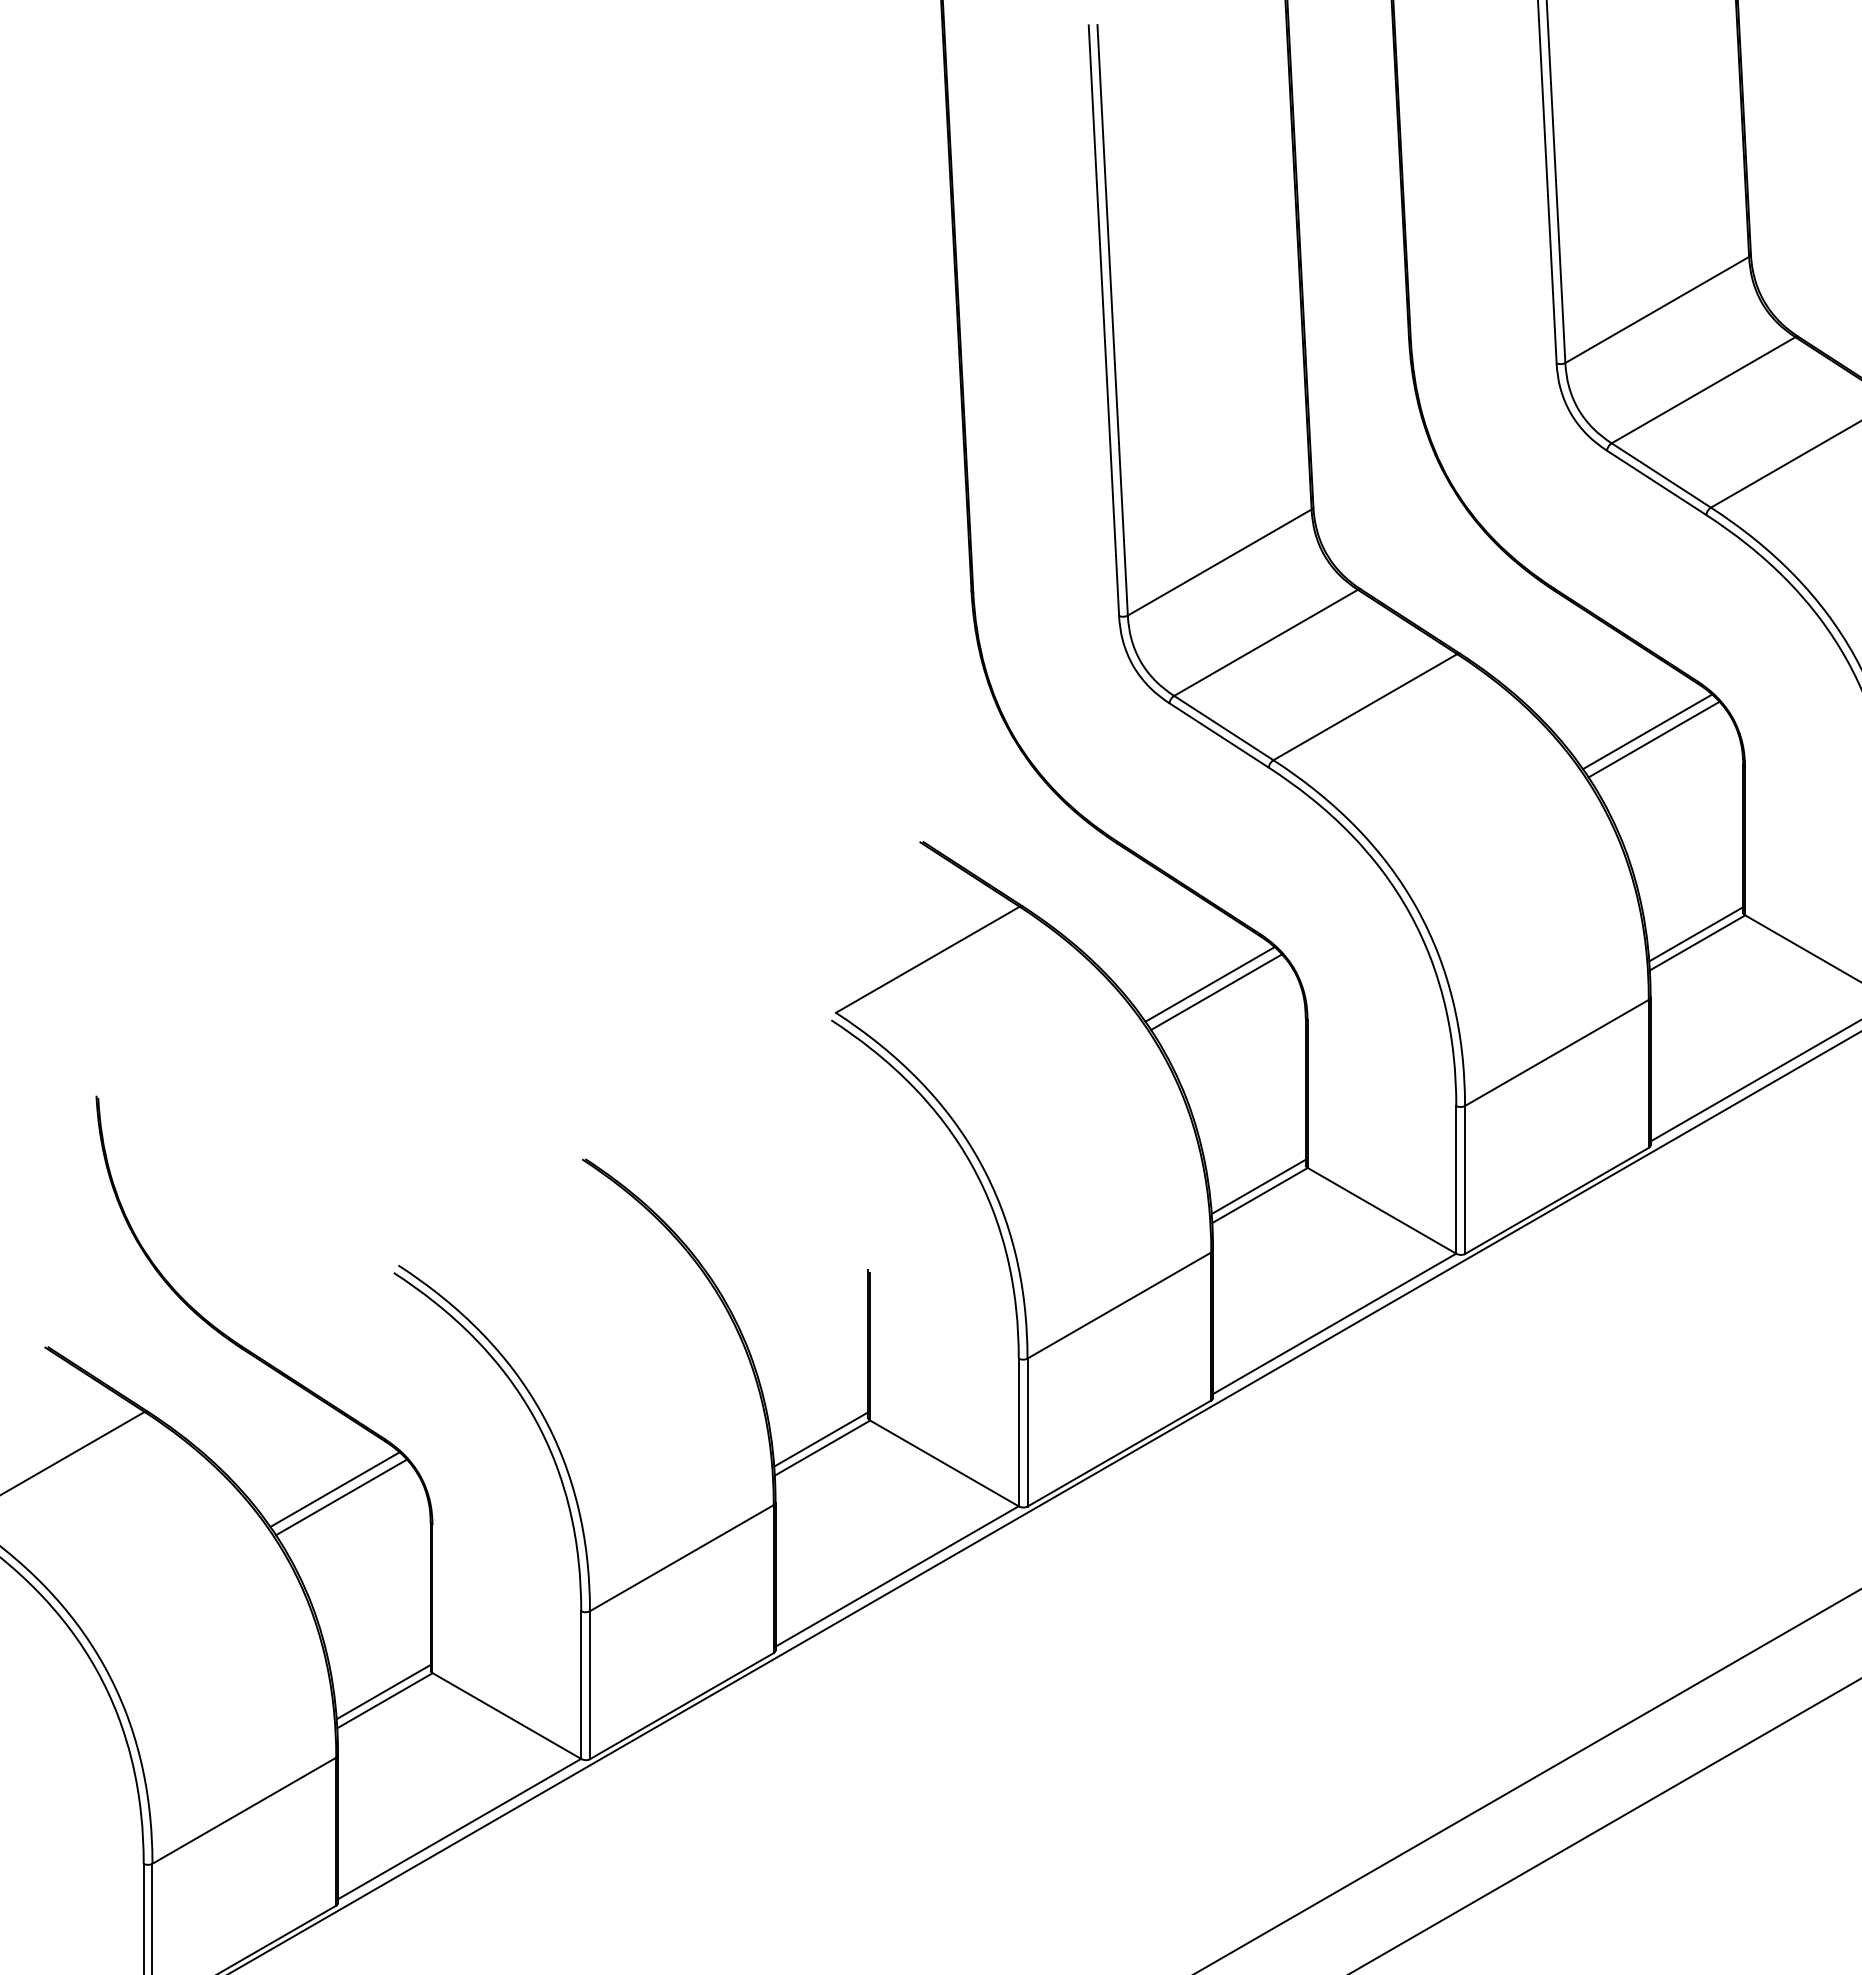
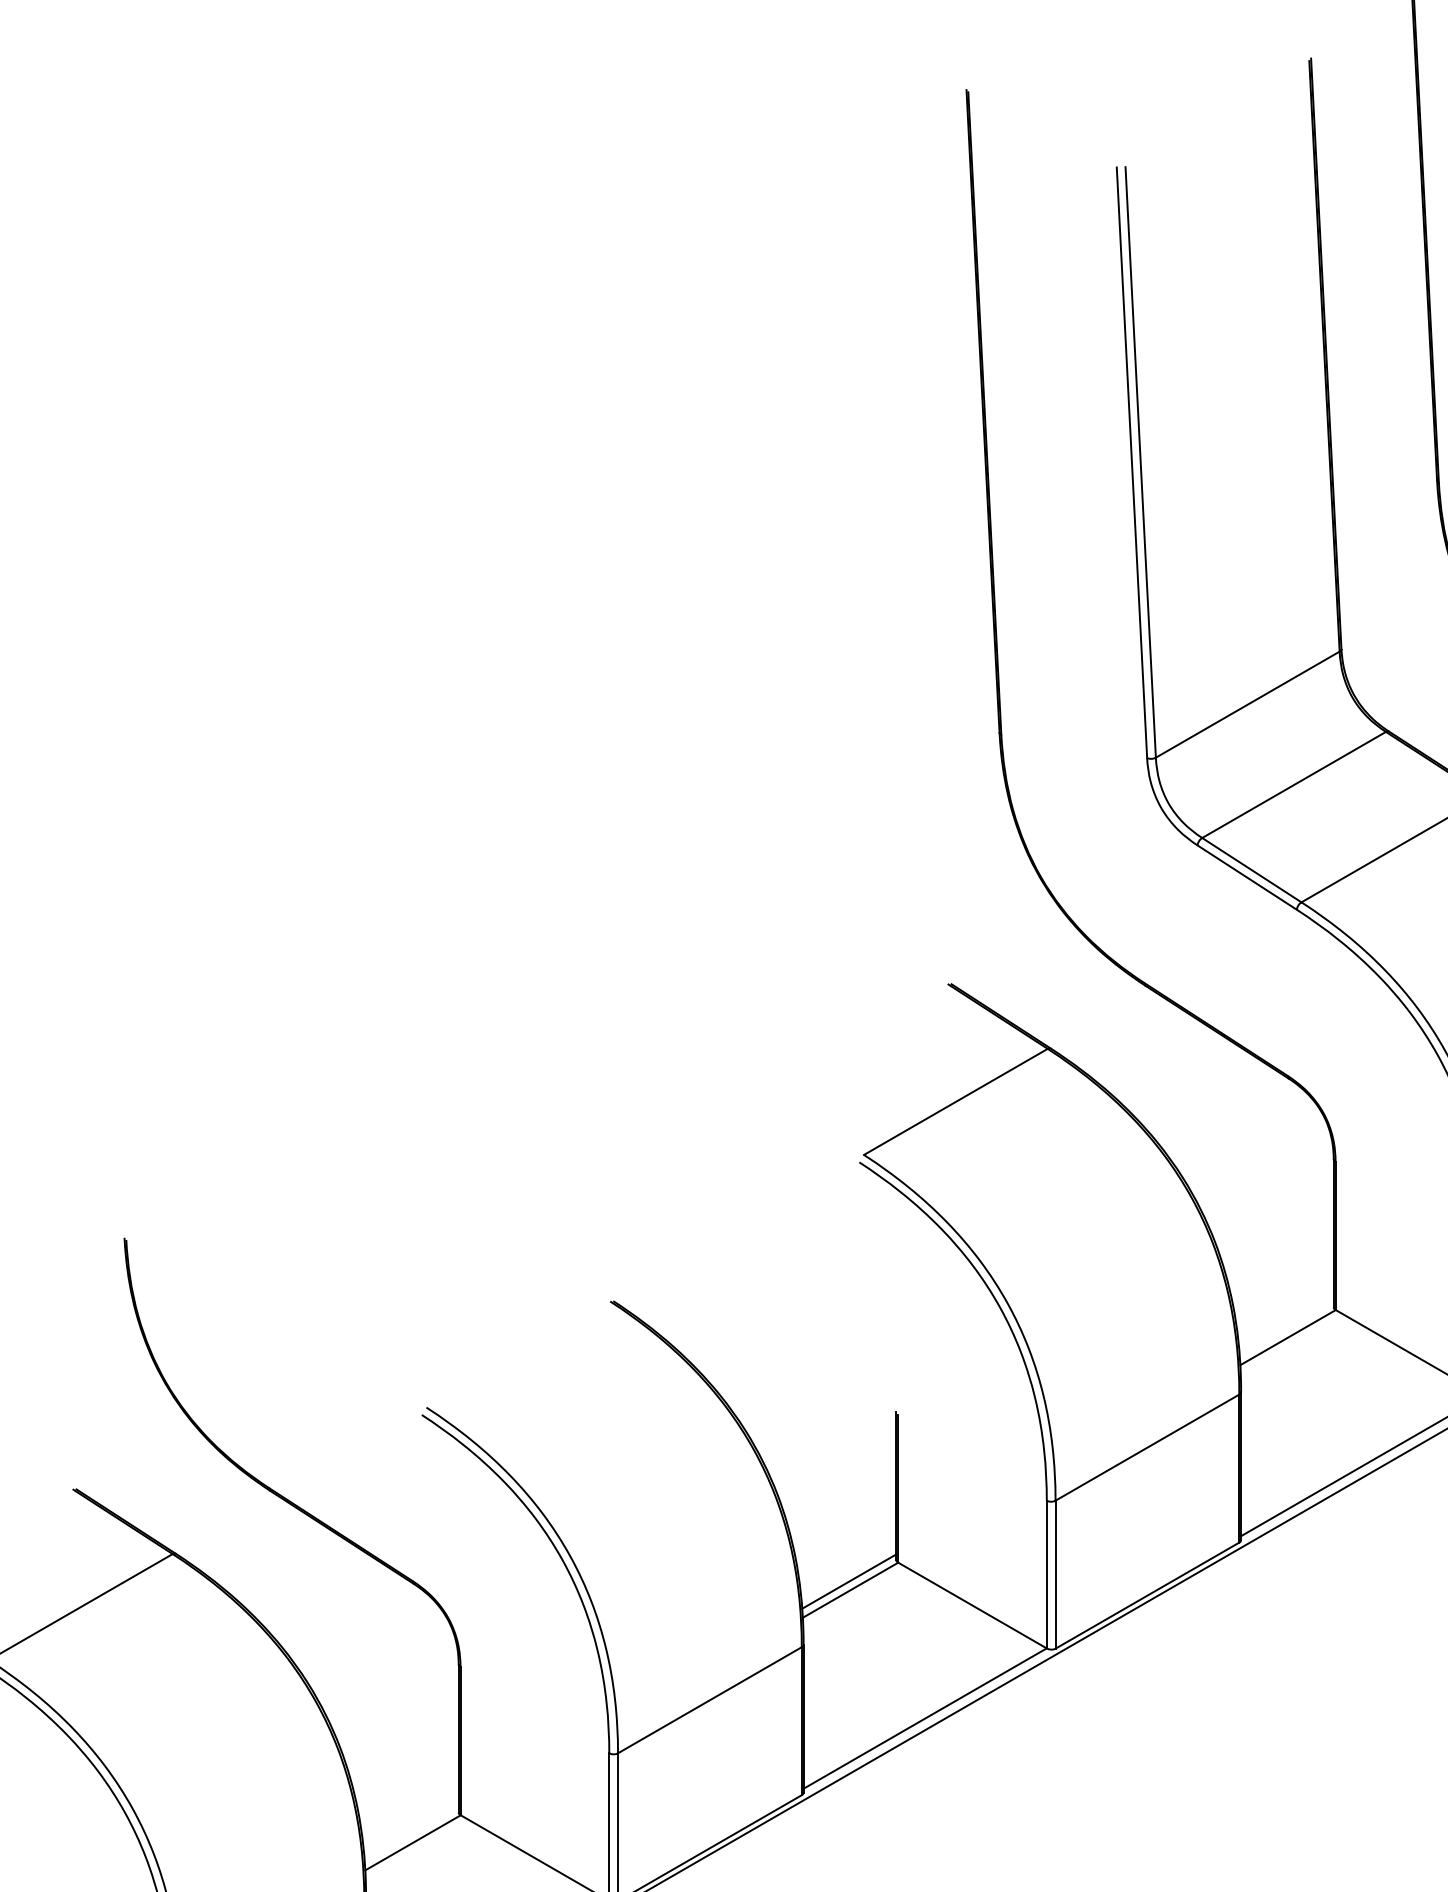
line: (1209, 984) -> (1237, 1126), removed
line: (1216, 992) -> (1244, 1134), removed
line: (1258, 1186) -> (1286, 1328), removed
line: (334, 1489) -> (362, 1631), removed
line: (341, 1497) -> (369, 1639), removed
line: (383, 1691) -> (411, 1833), removed

